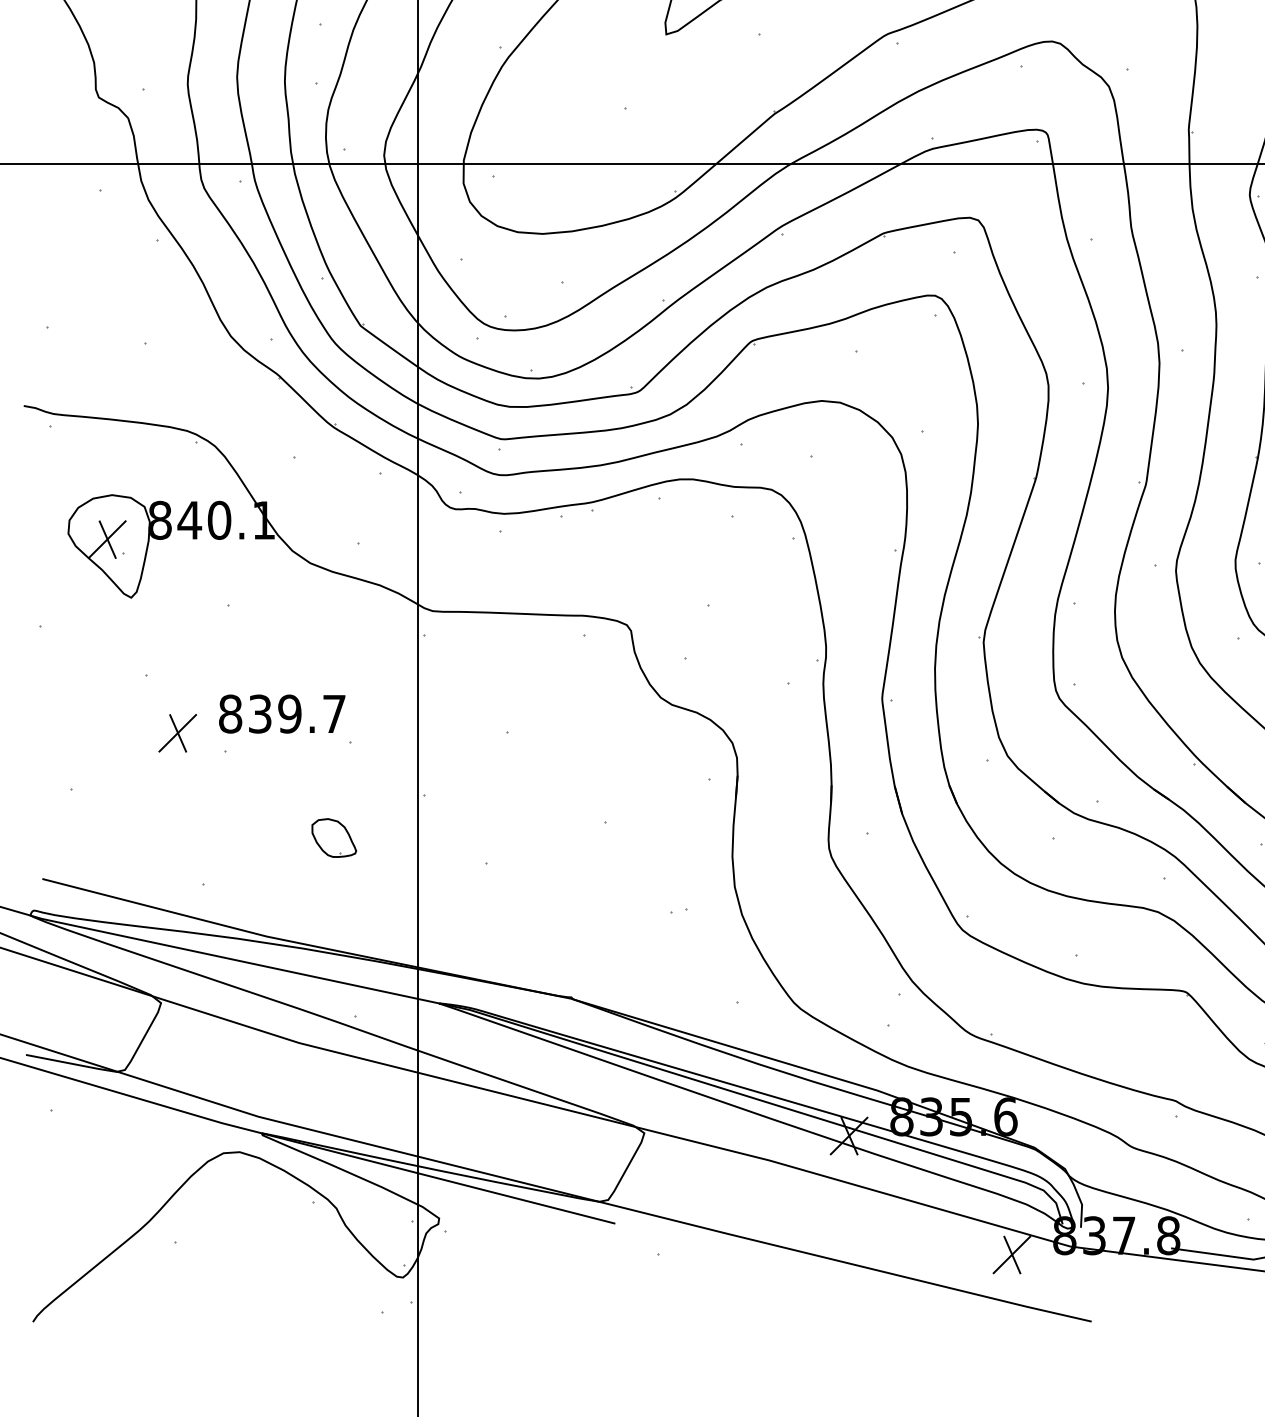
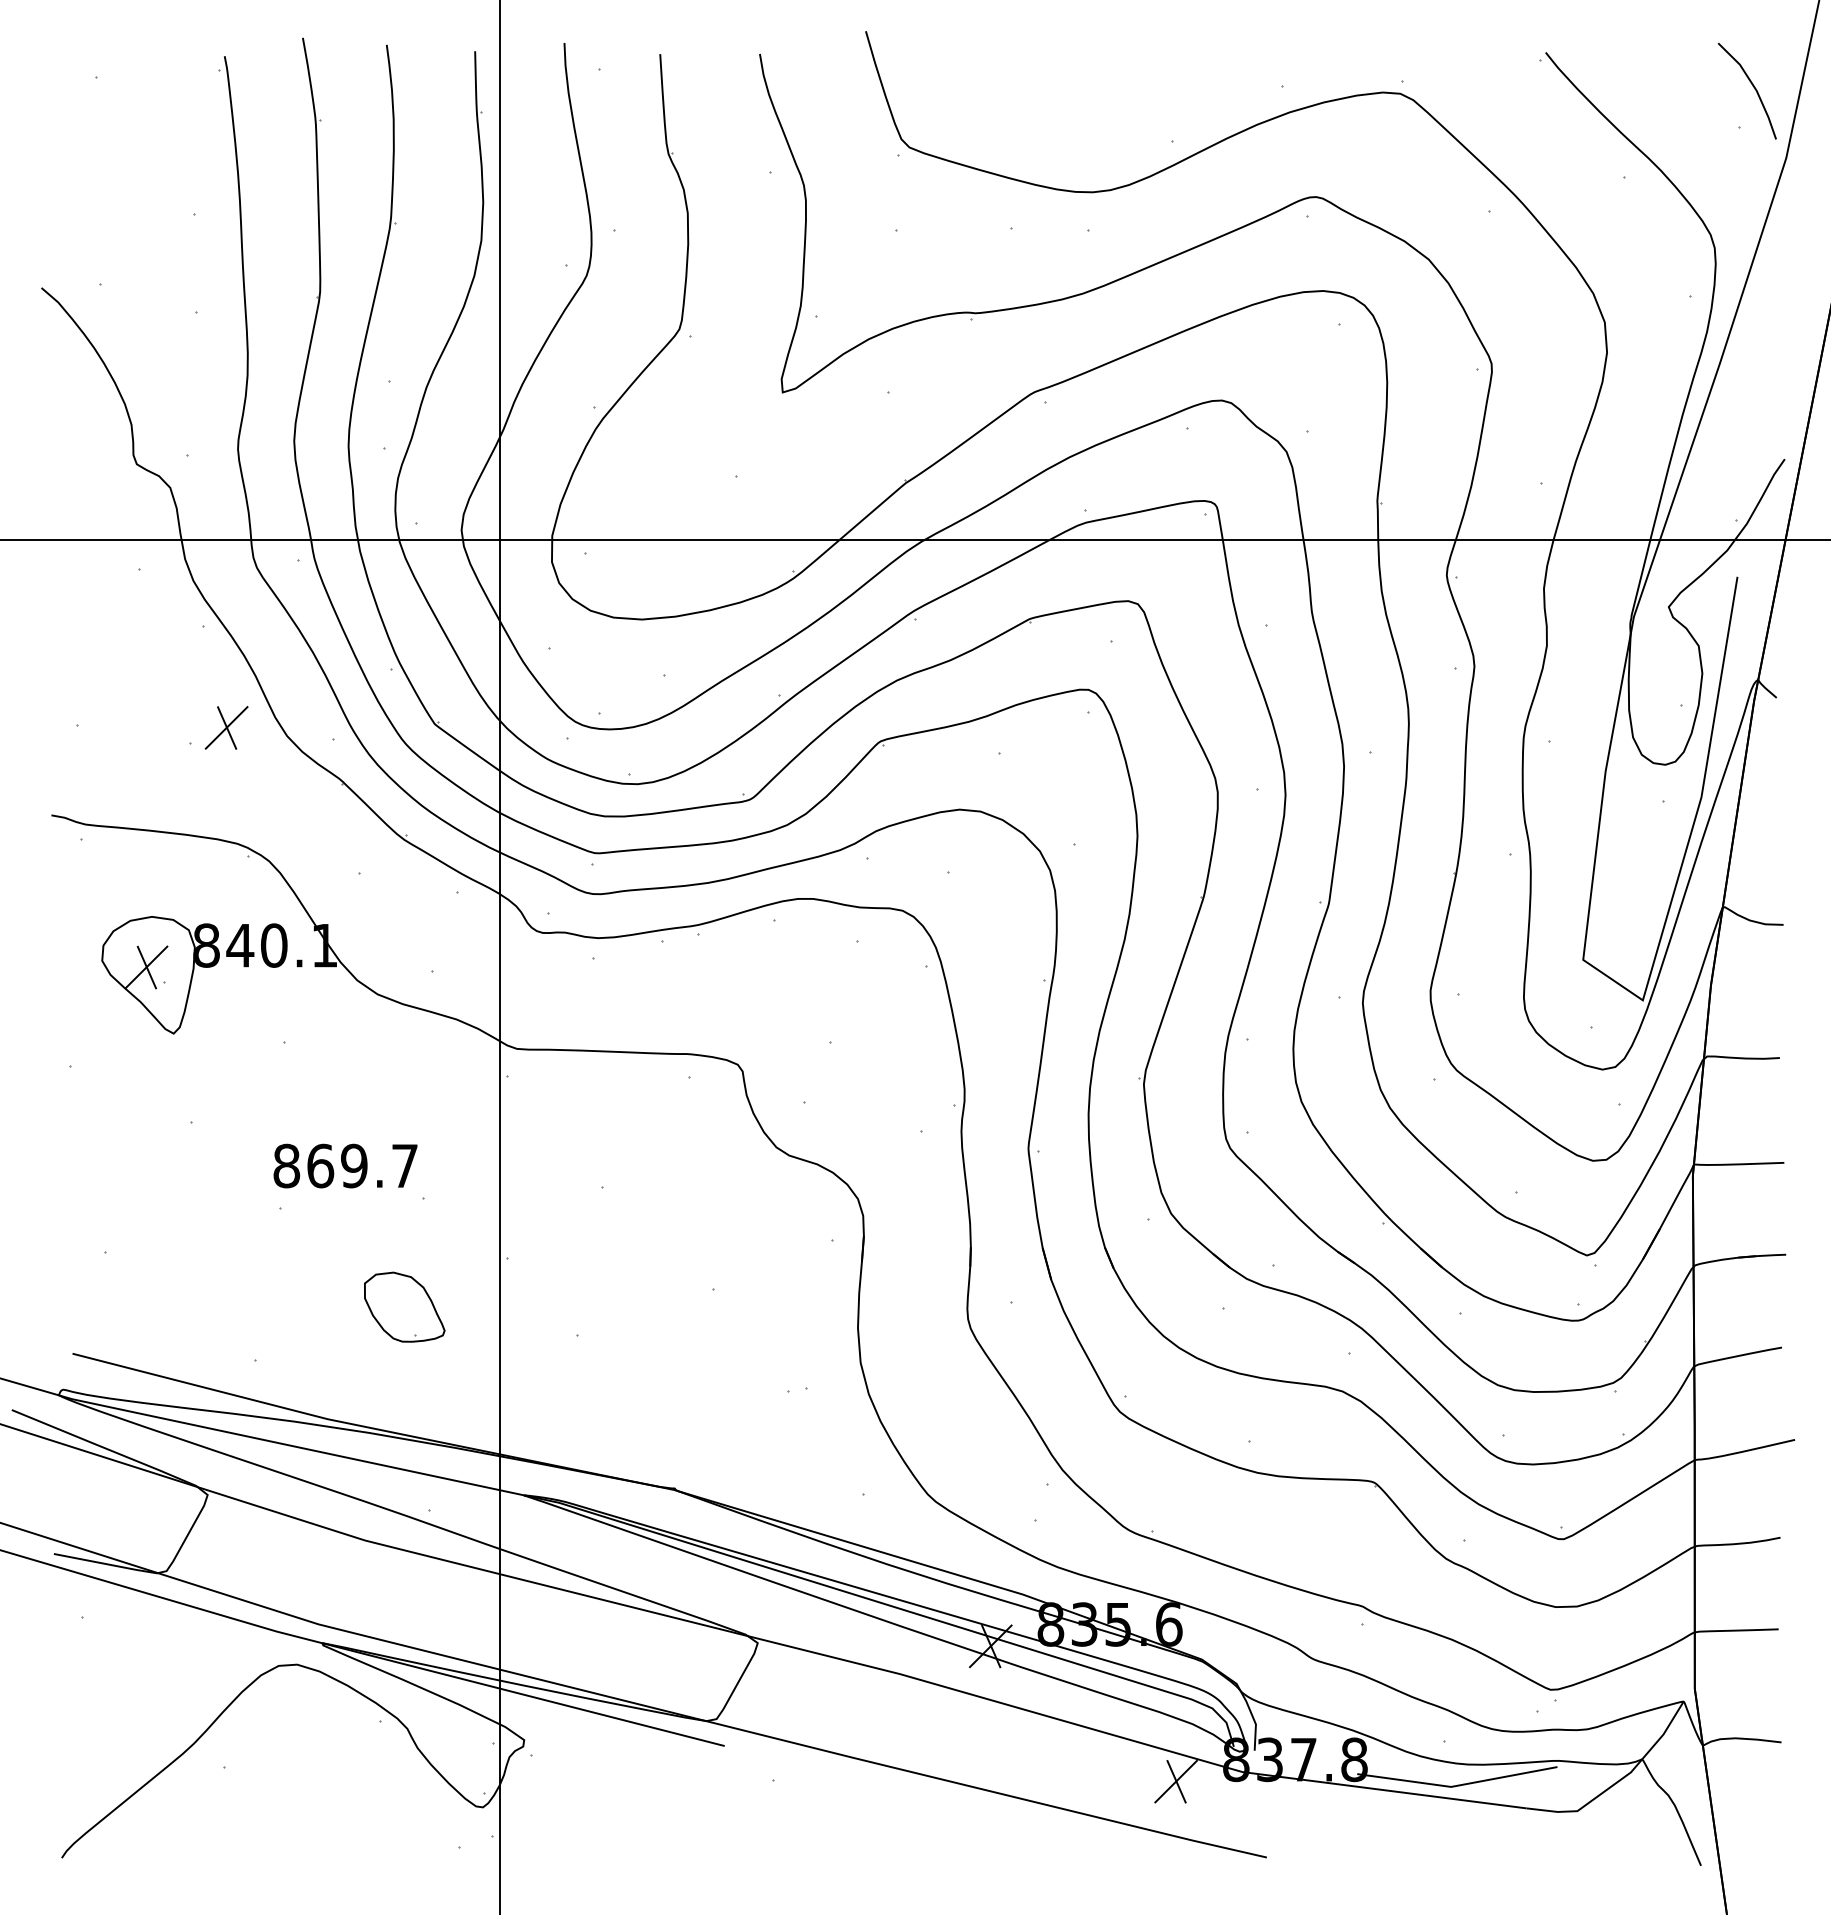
text: (260, 713) -> (320, 1165), 839.7 -> 869.7
part: (177, 732) -> (226, 727), moved
part: (334, 837) -> (404, 1306), size x1.6

